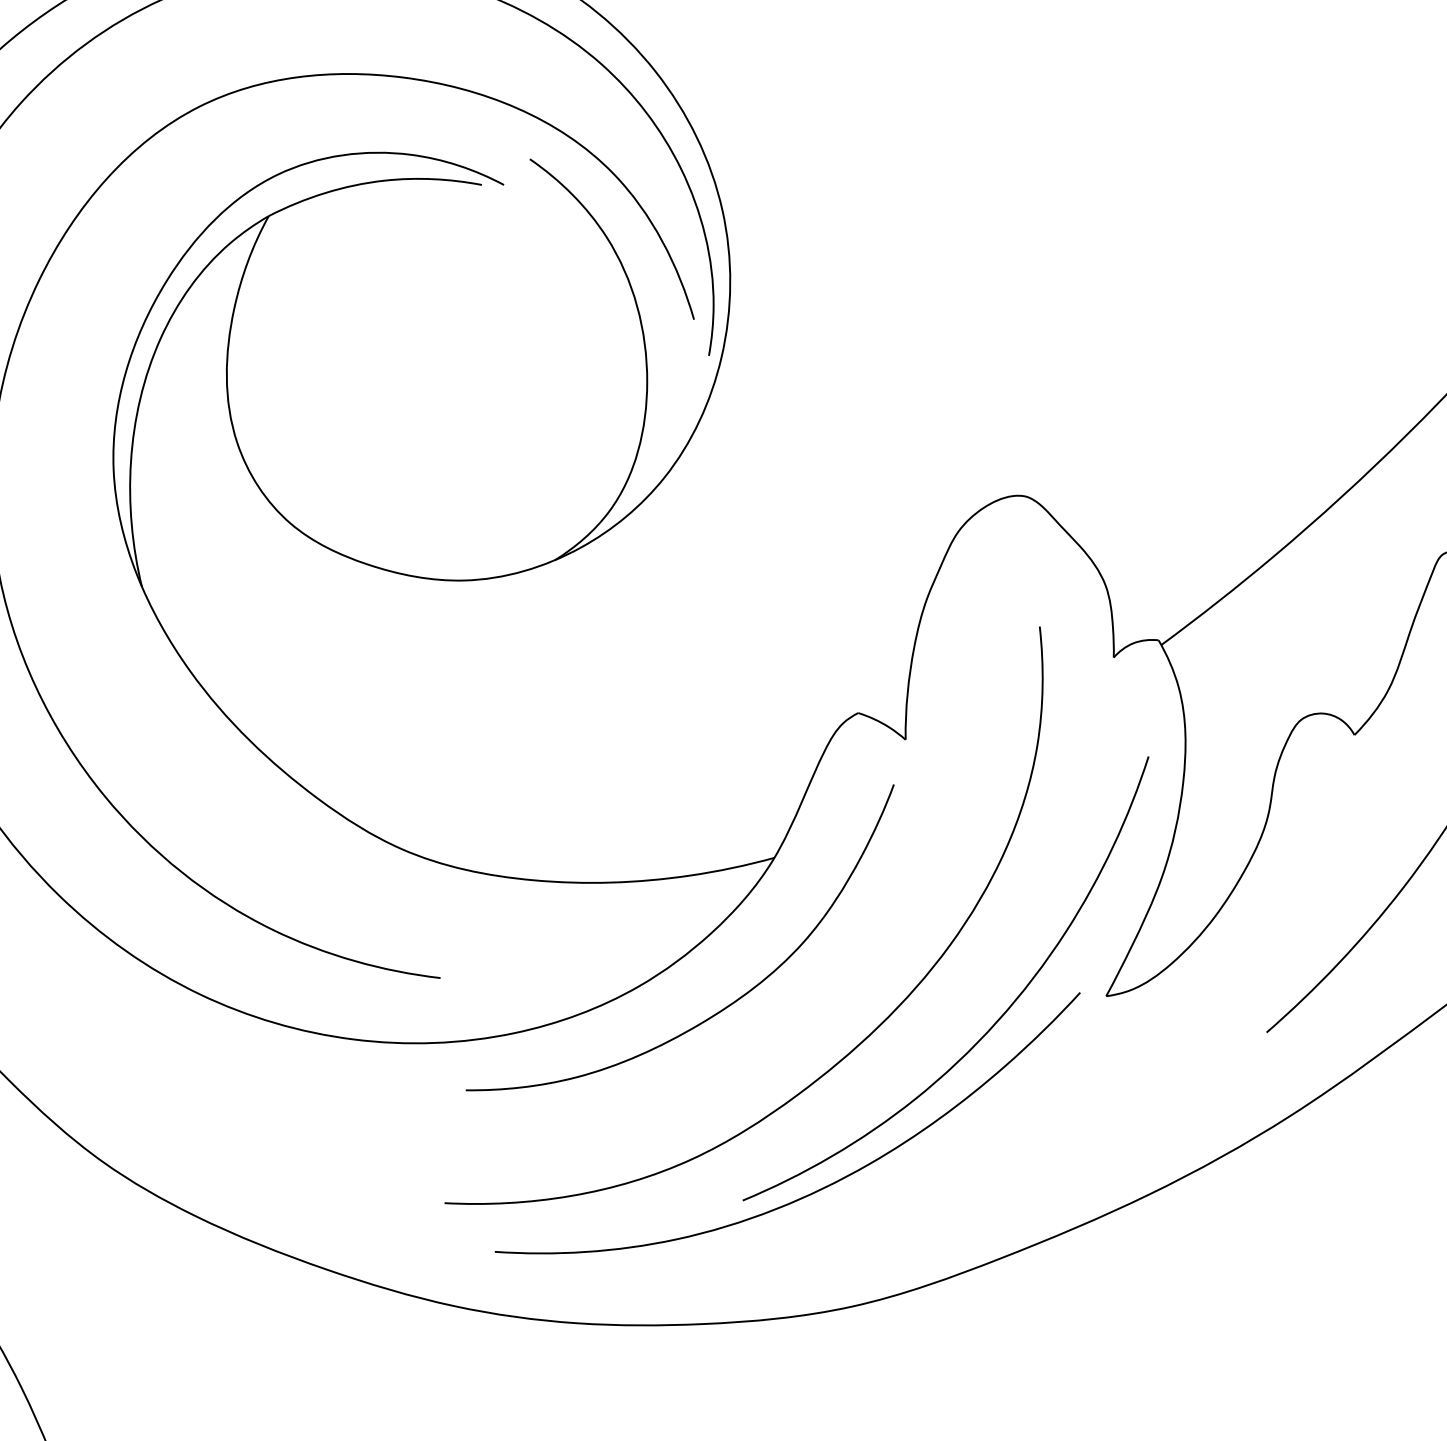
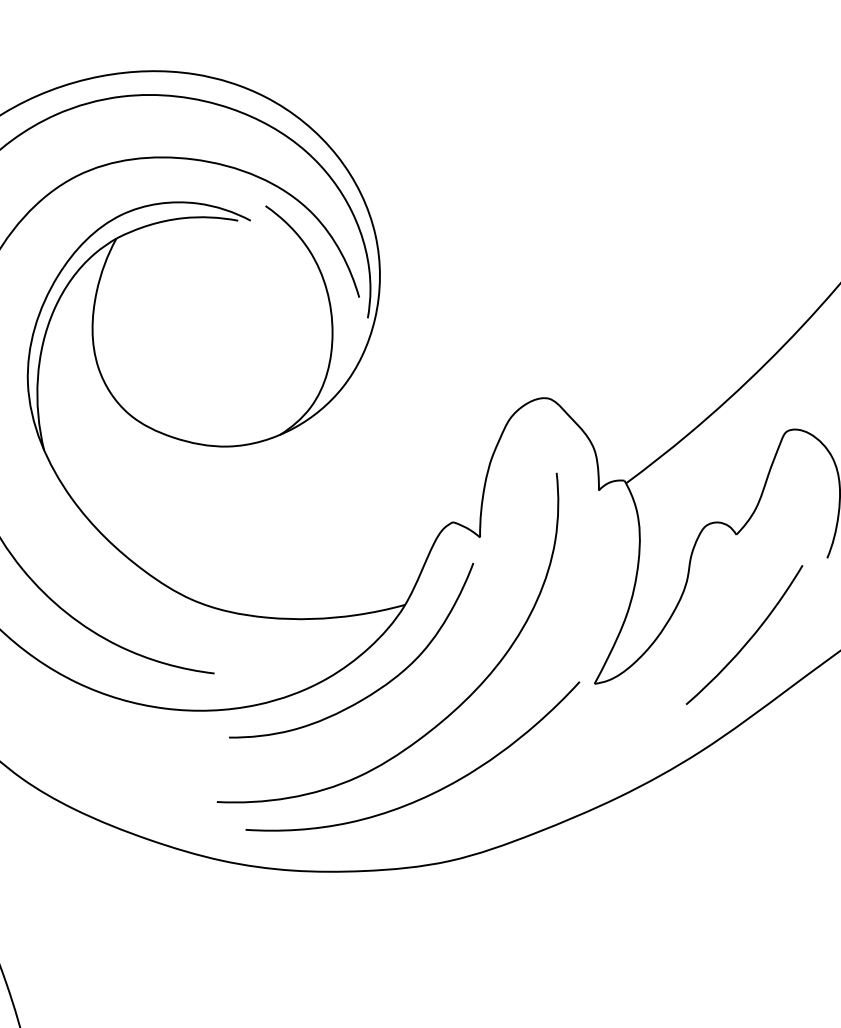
curve: (993, 1021) -> (530, 698), removed

